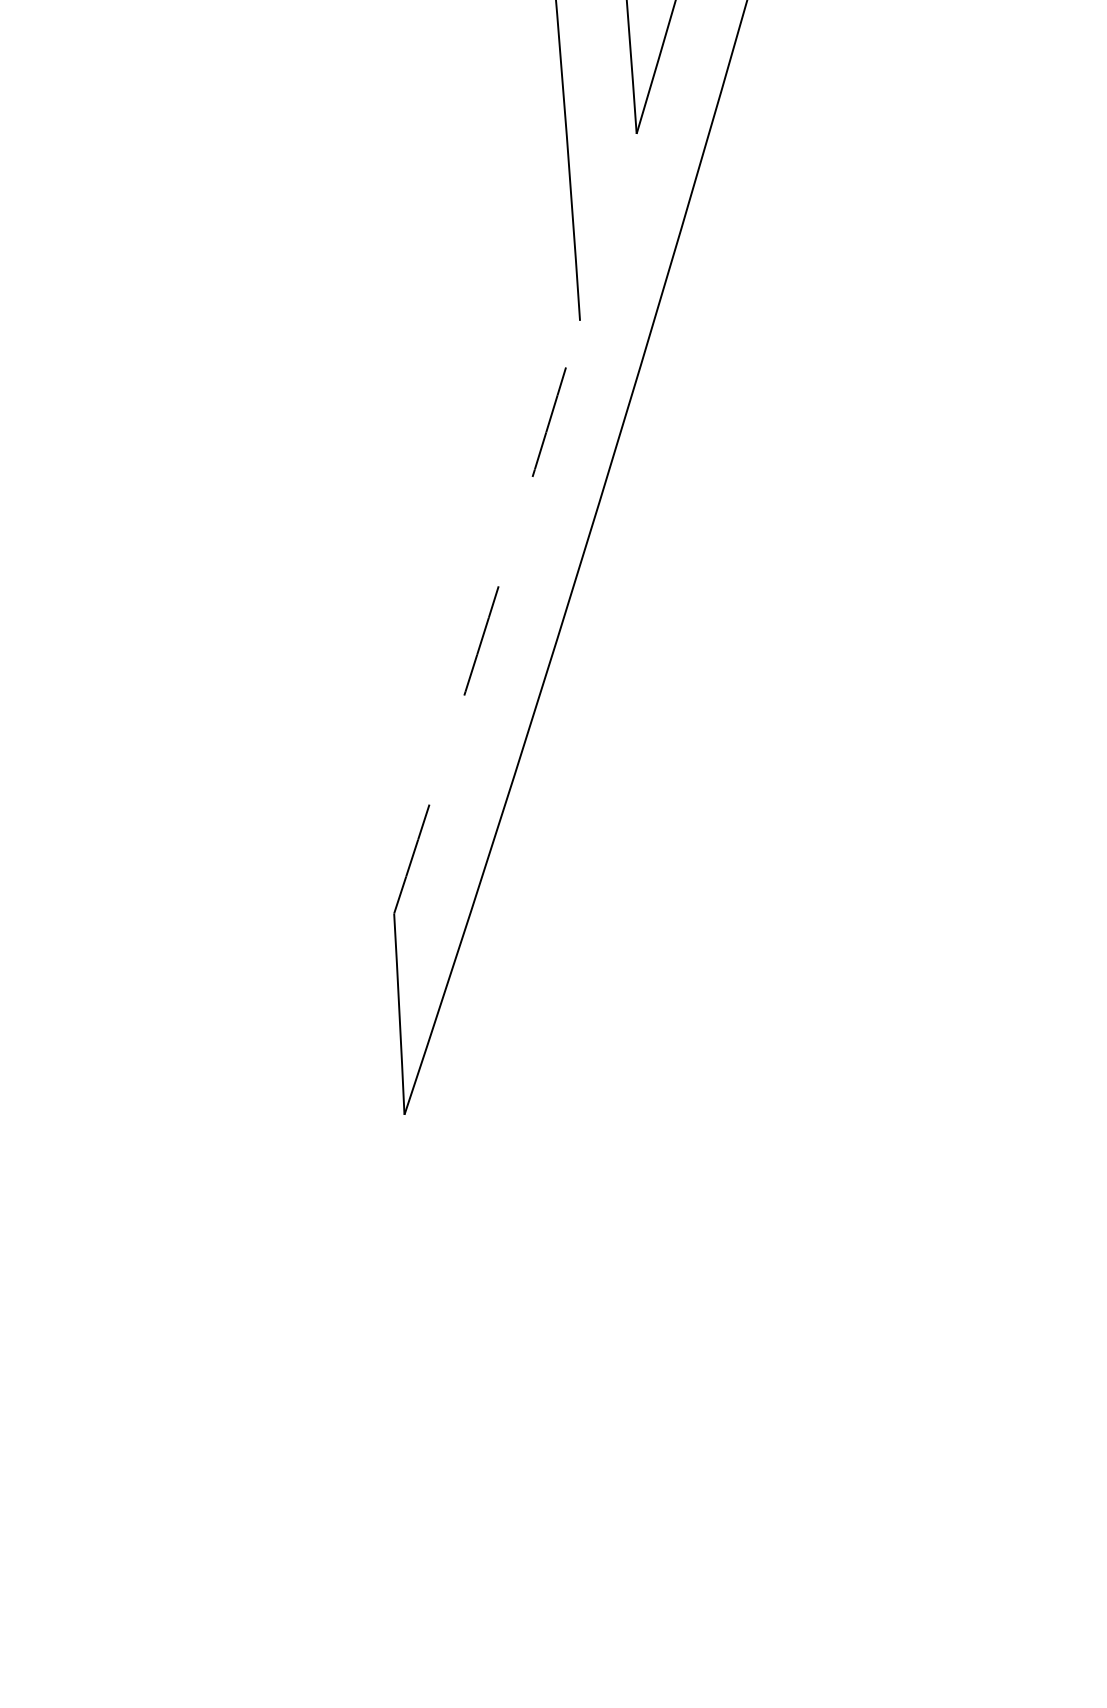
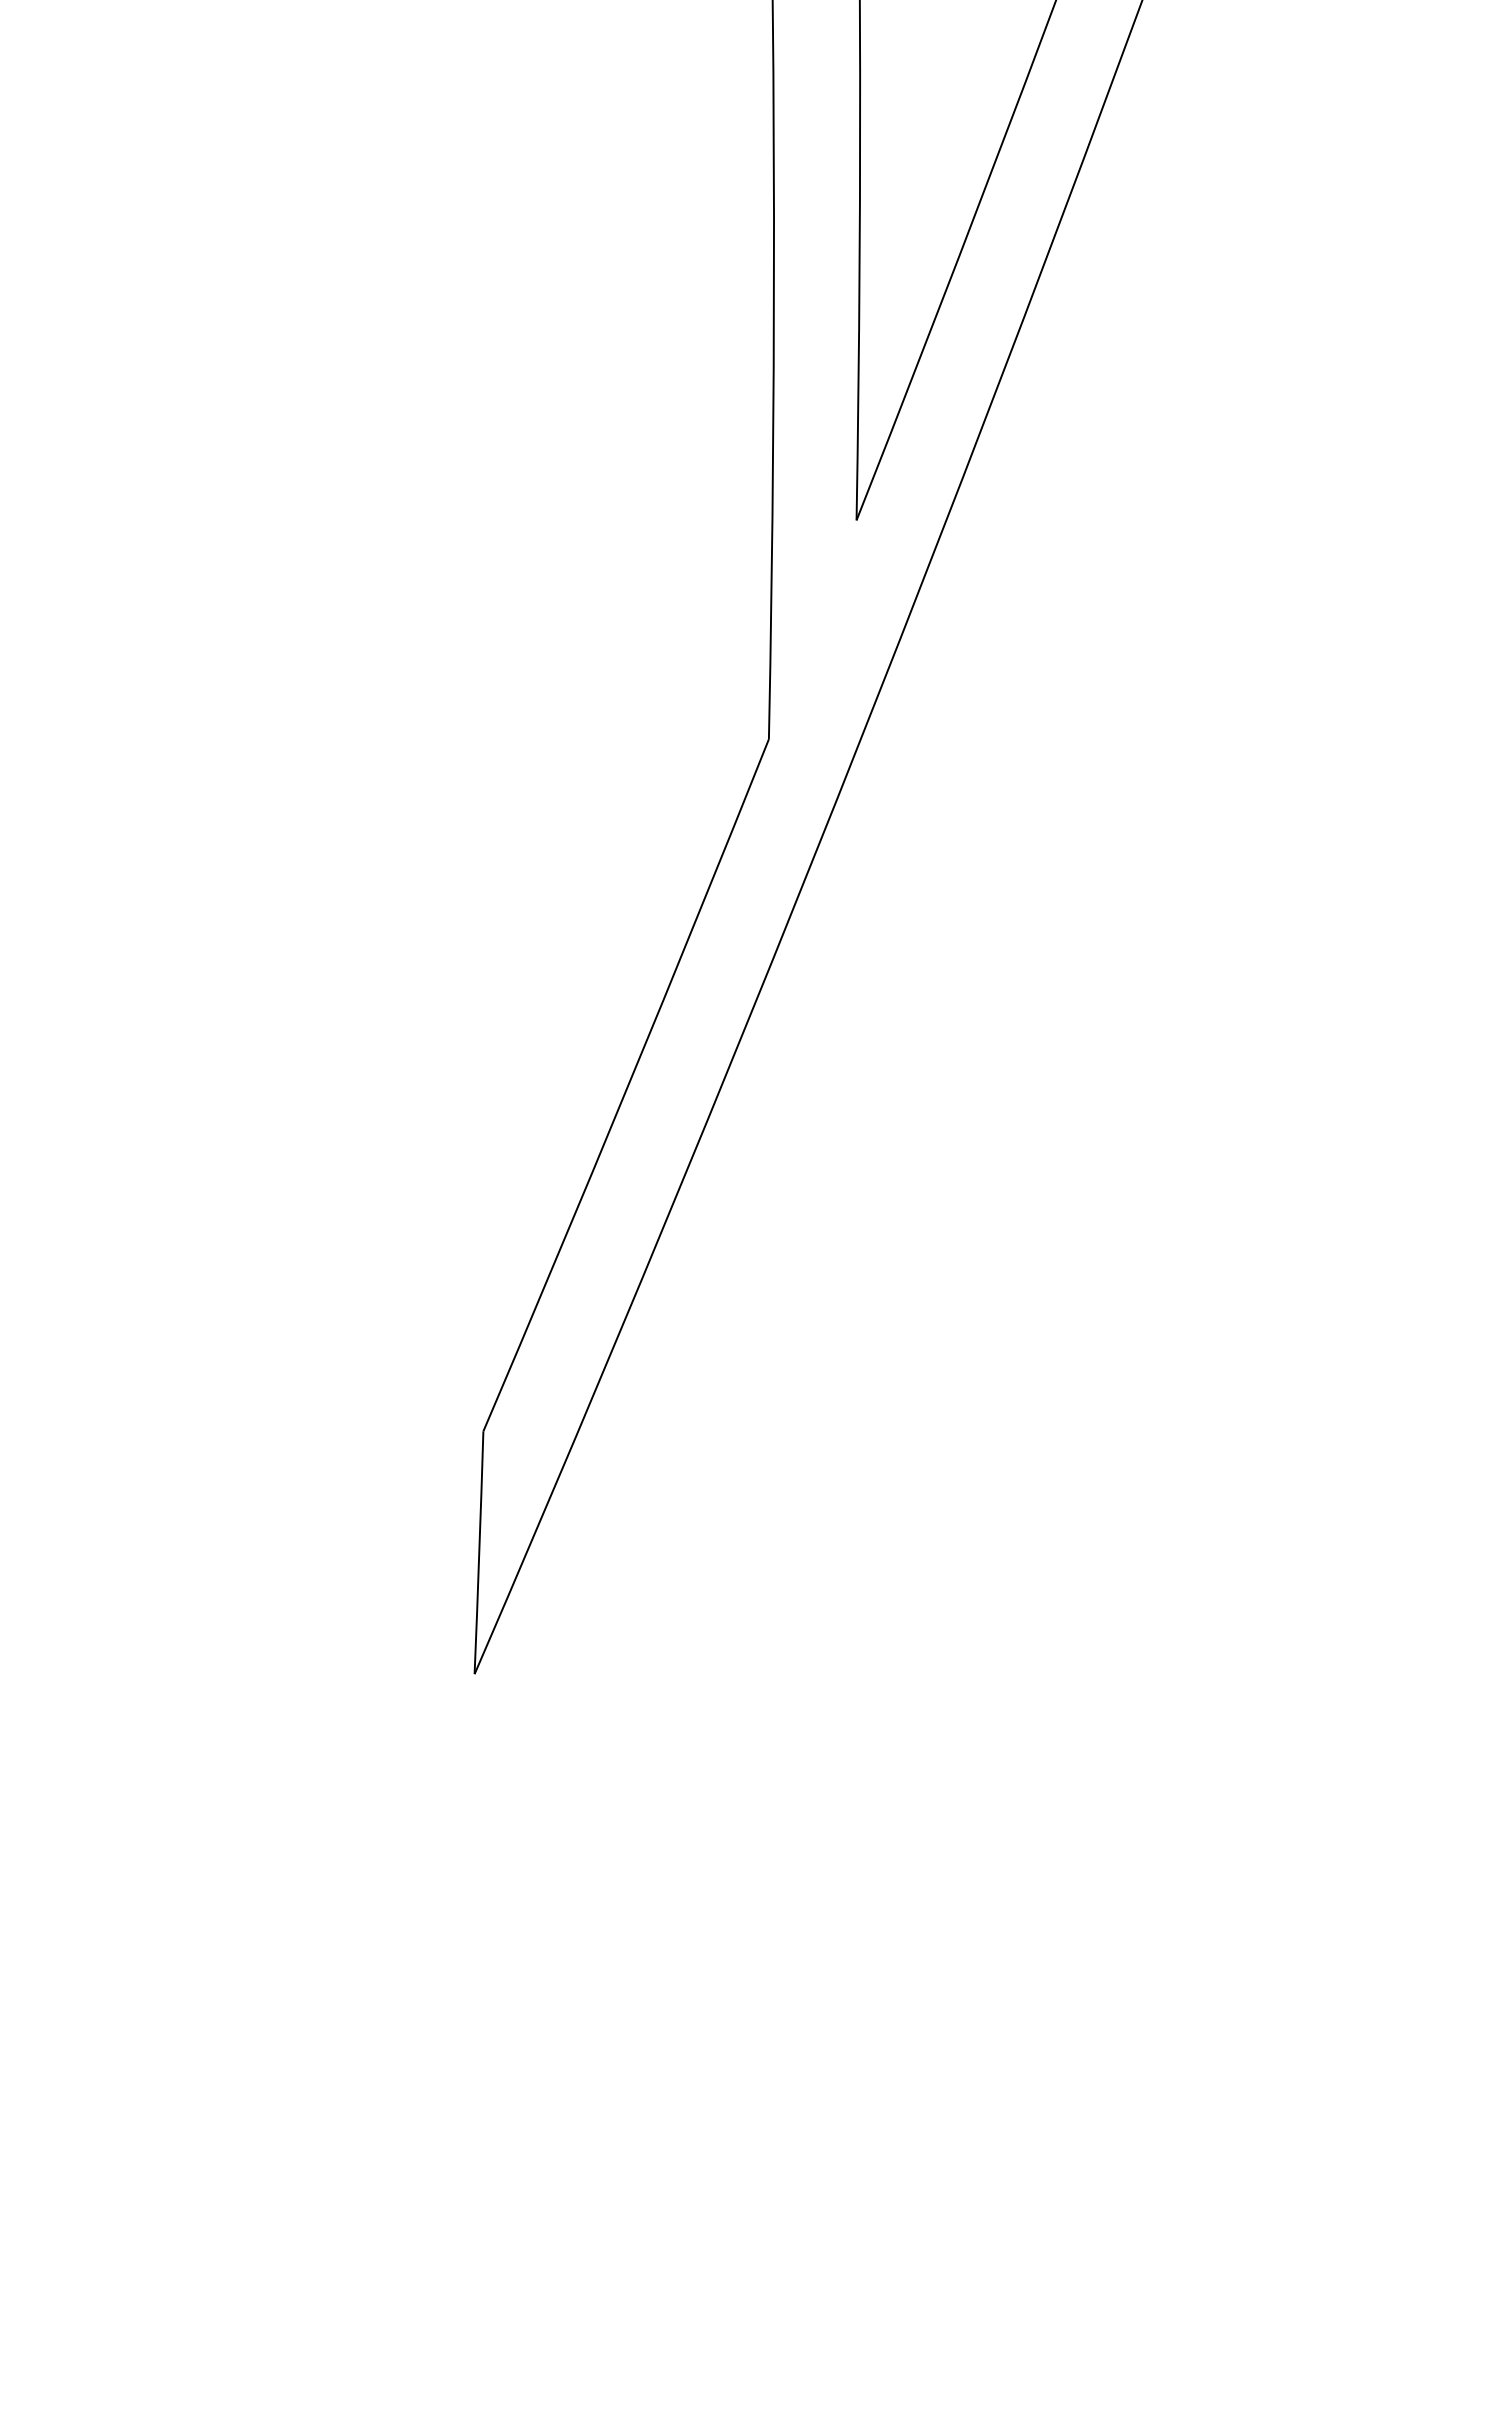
arc: (489, 617) -> (628, 1085), dashed -> solid

